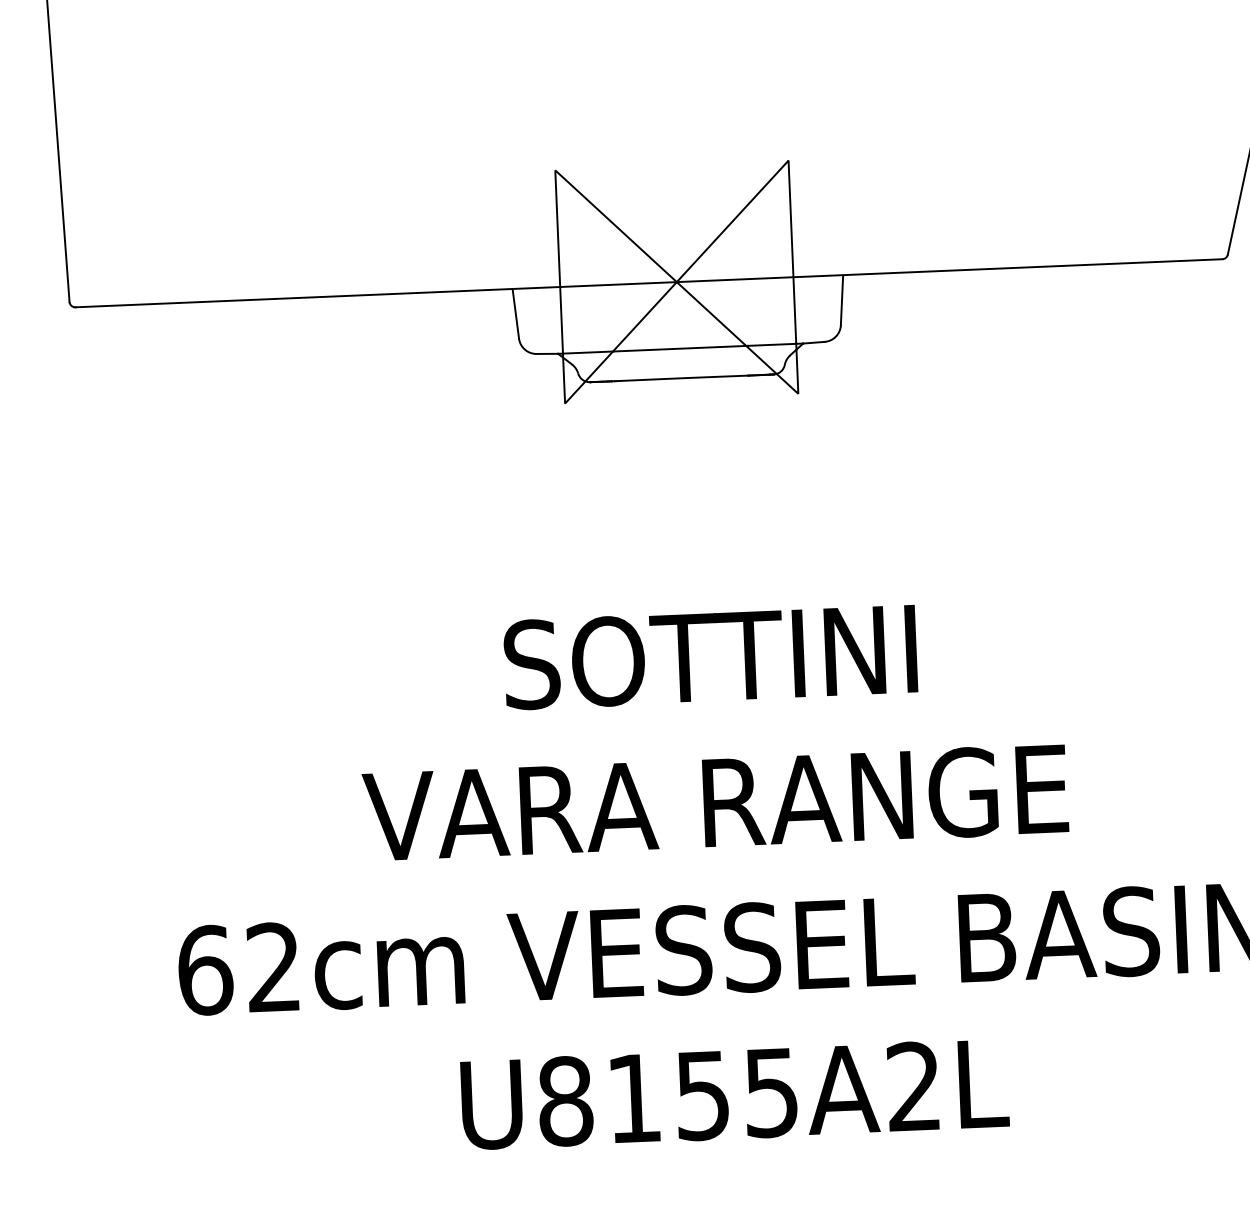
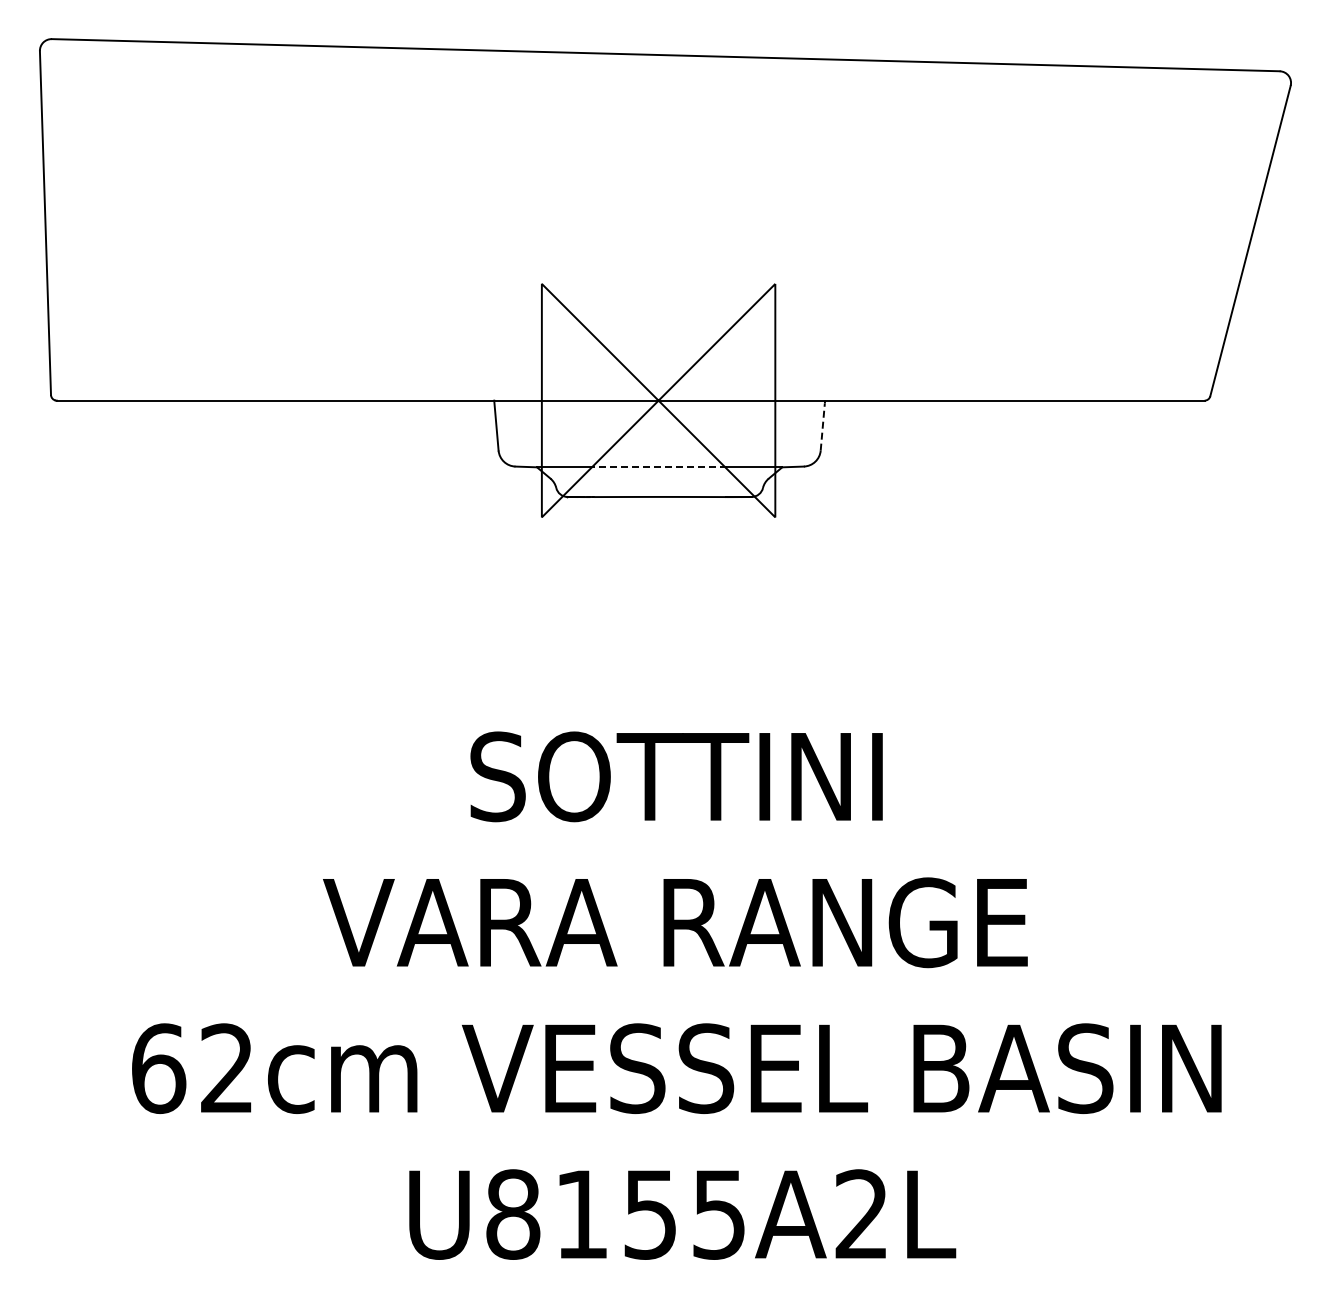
line: (841, 302) -> (822, 427), solid -> dashed
line: (680, 348) -> (659, 467), solid -> dashed

